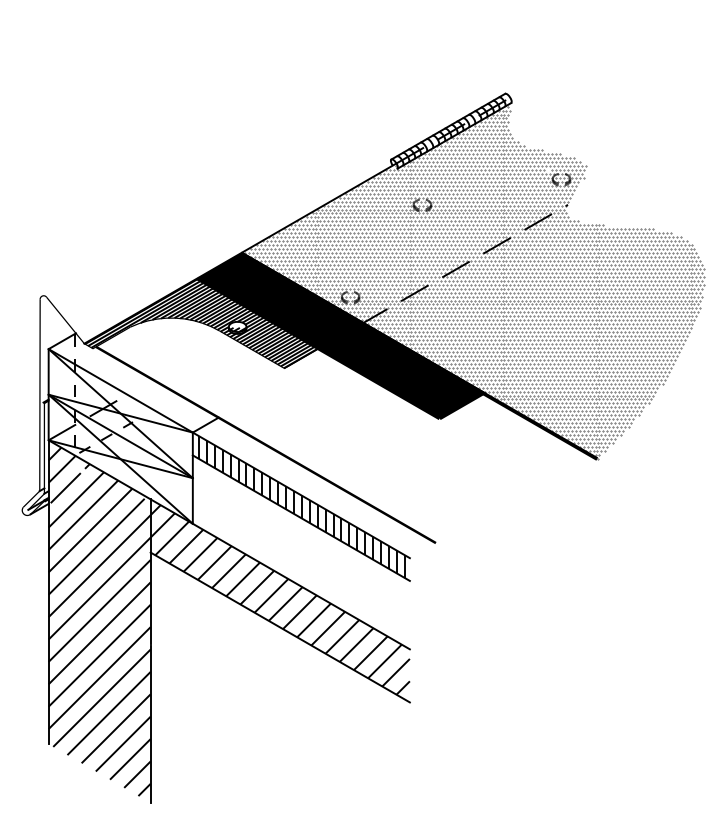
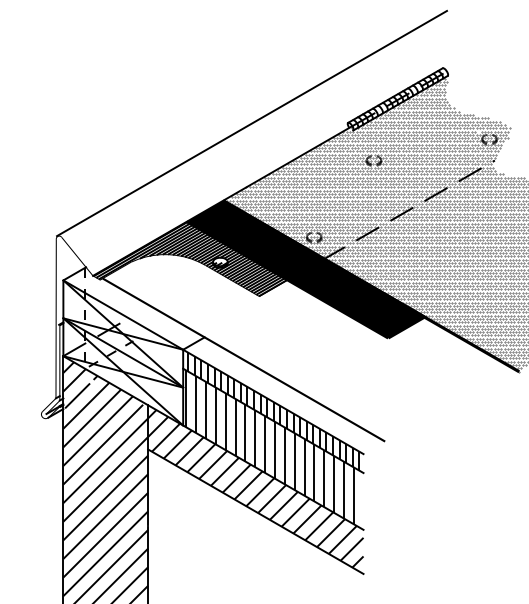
line: (275, 159) -> (251, 122), added
hatch: (297, 549) -> (270, 446), added

